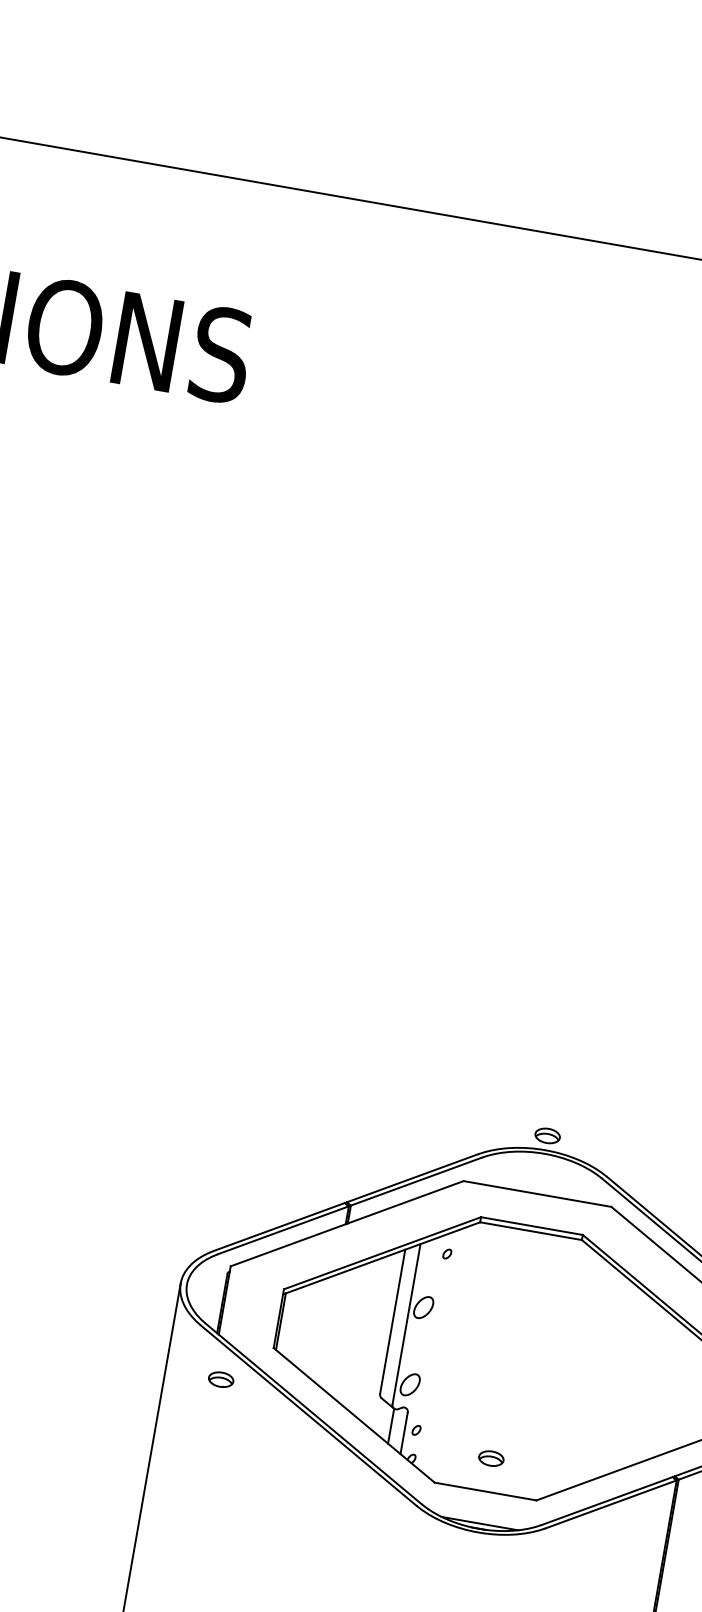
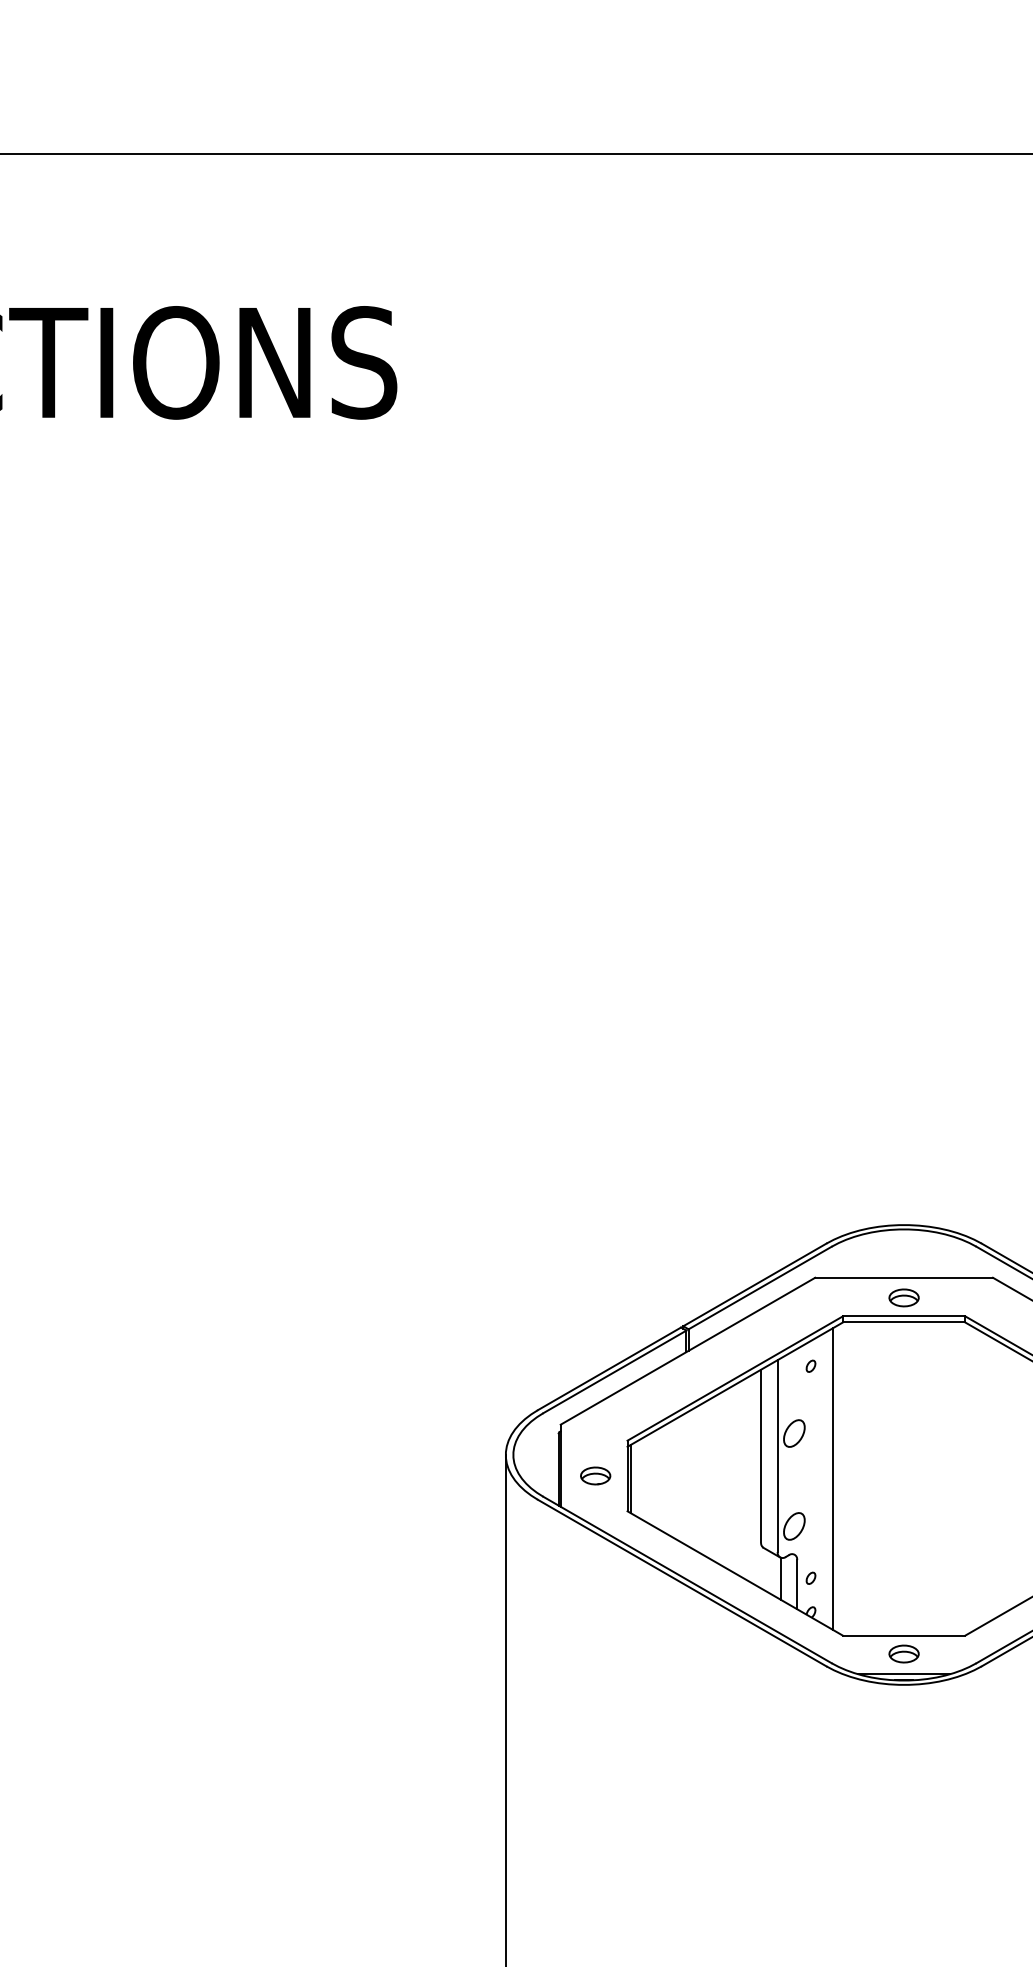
part: (547, 1135) -> (903, 1297), moved
line: (449, 1351) -> (833, 1479), added
part: (221, 1379) -> (595, 1475), moved
part: (490, 1458) -> (903, 1653), moved

